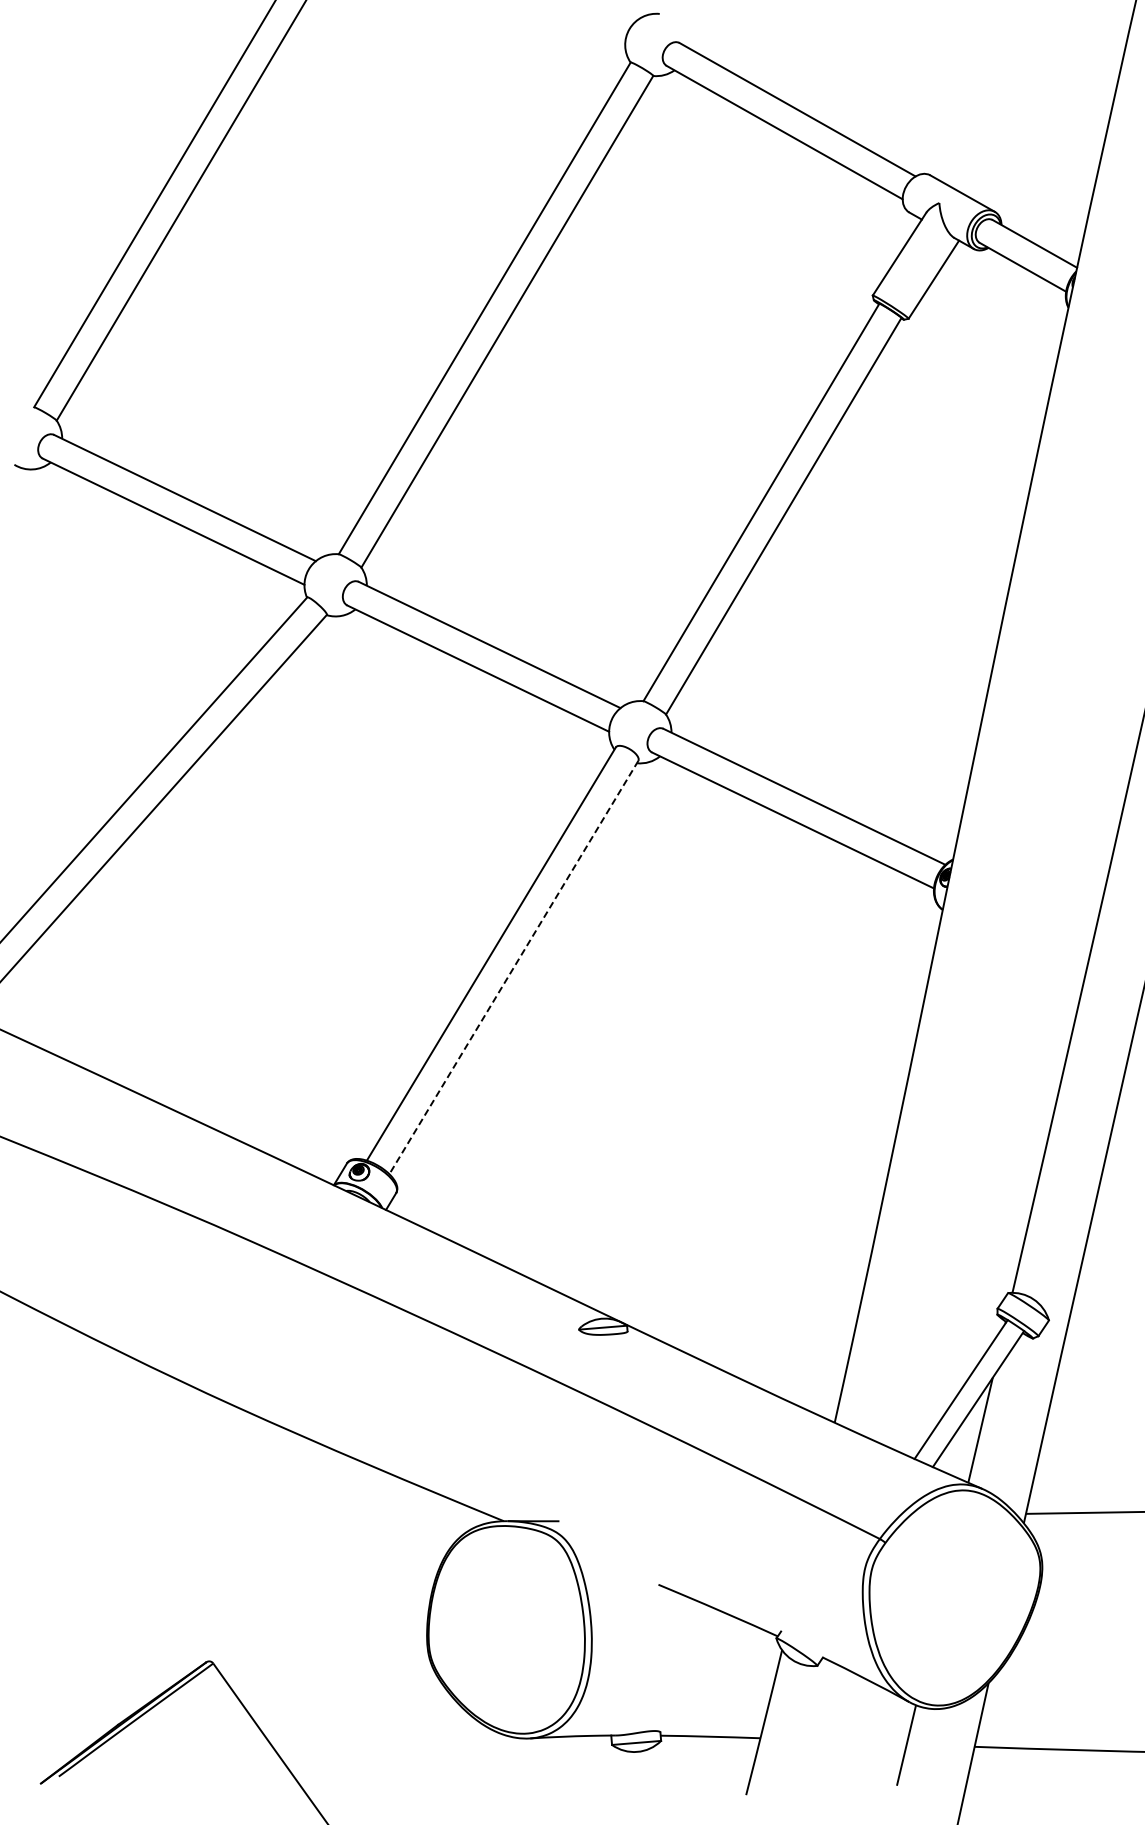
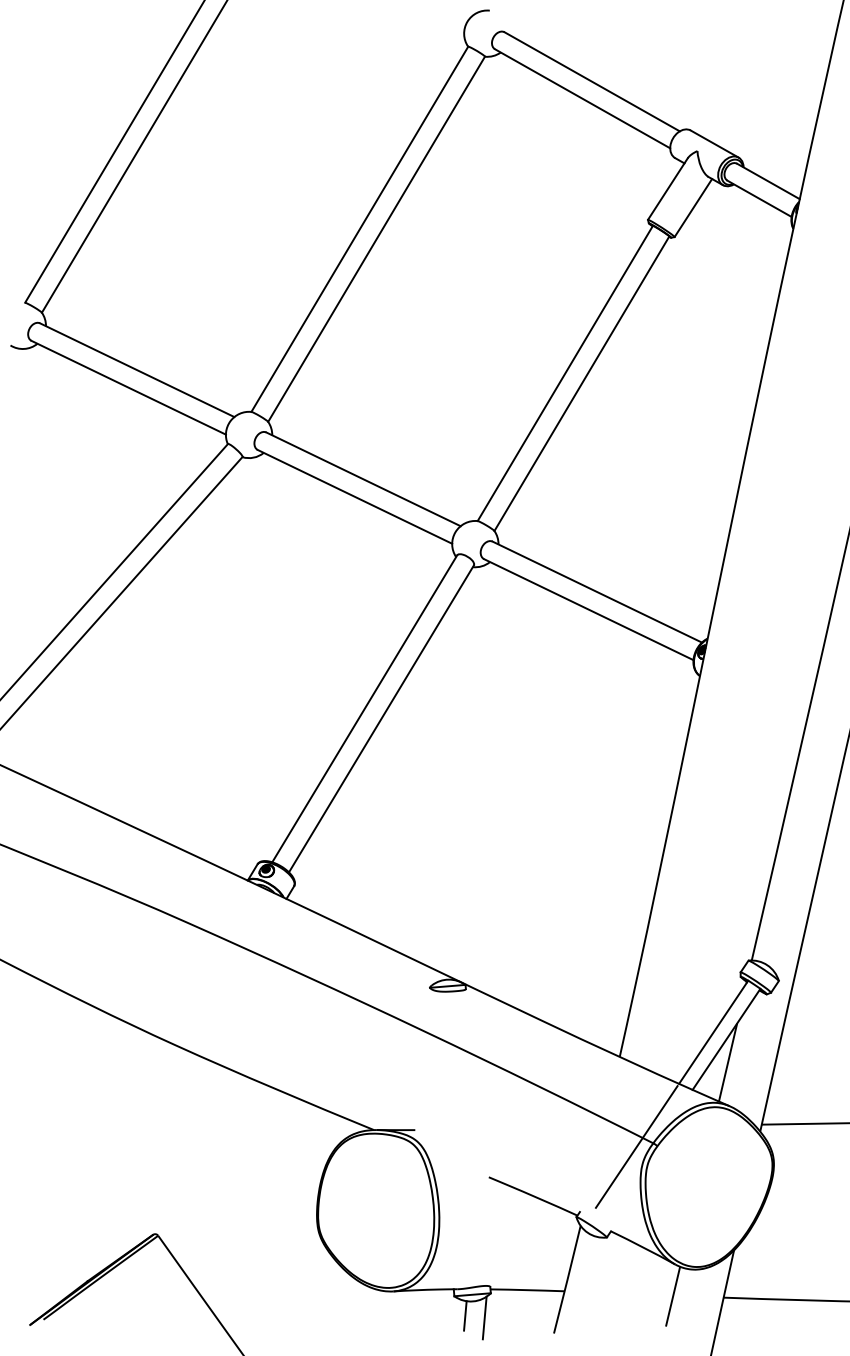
line: (513, 967) -> (381, 718), dashed -> solid
line: (857, 1543) -> (636, 1146), added
line: (626, 1771) -> (465, 1315), added
line: (652, 1773) -> (484, 1317), added

